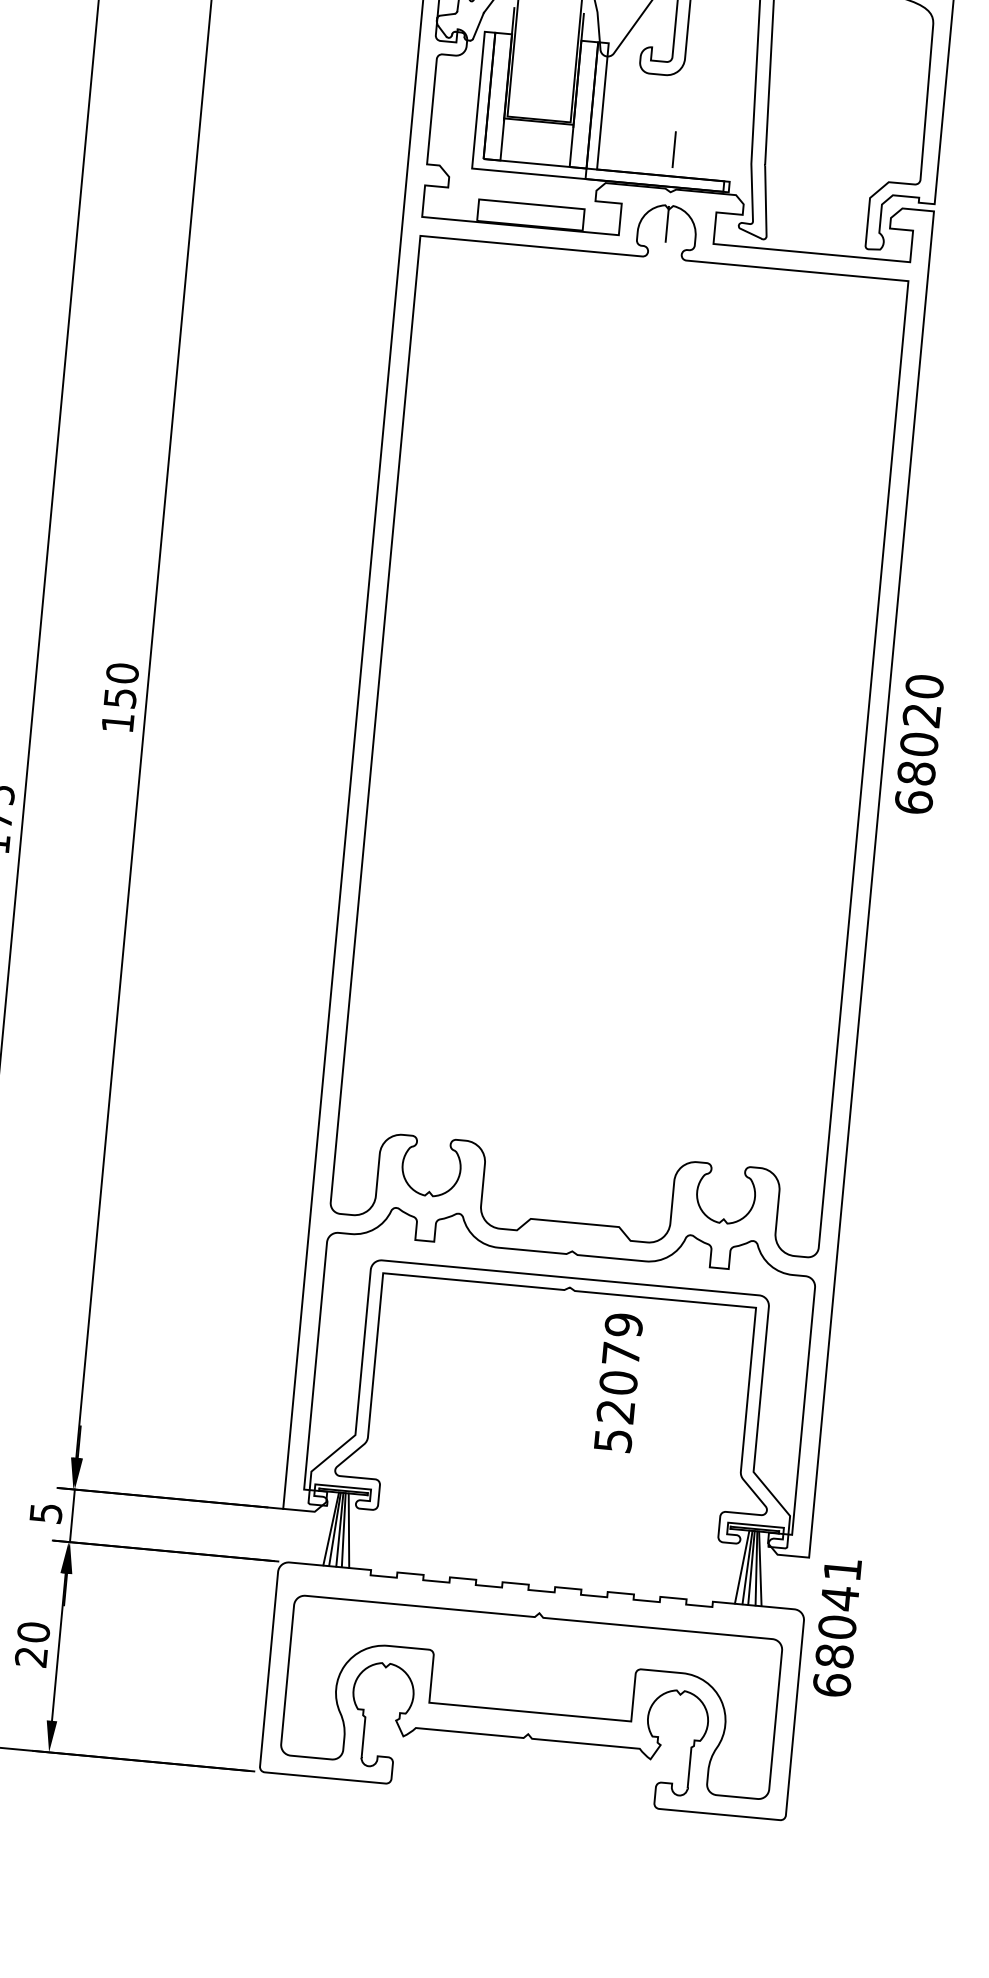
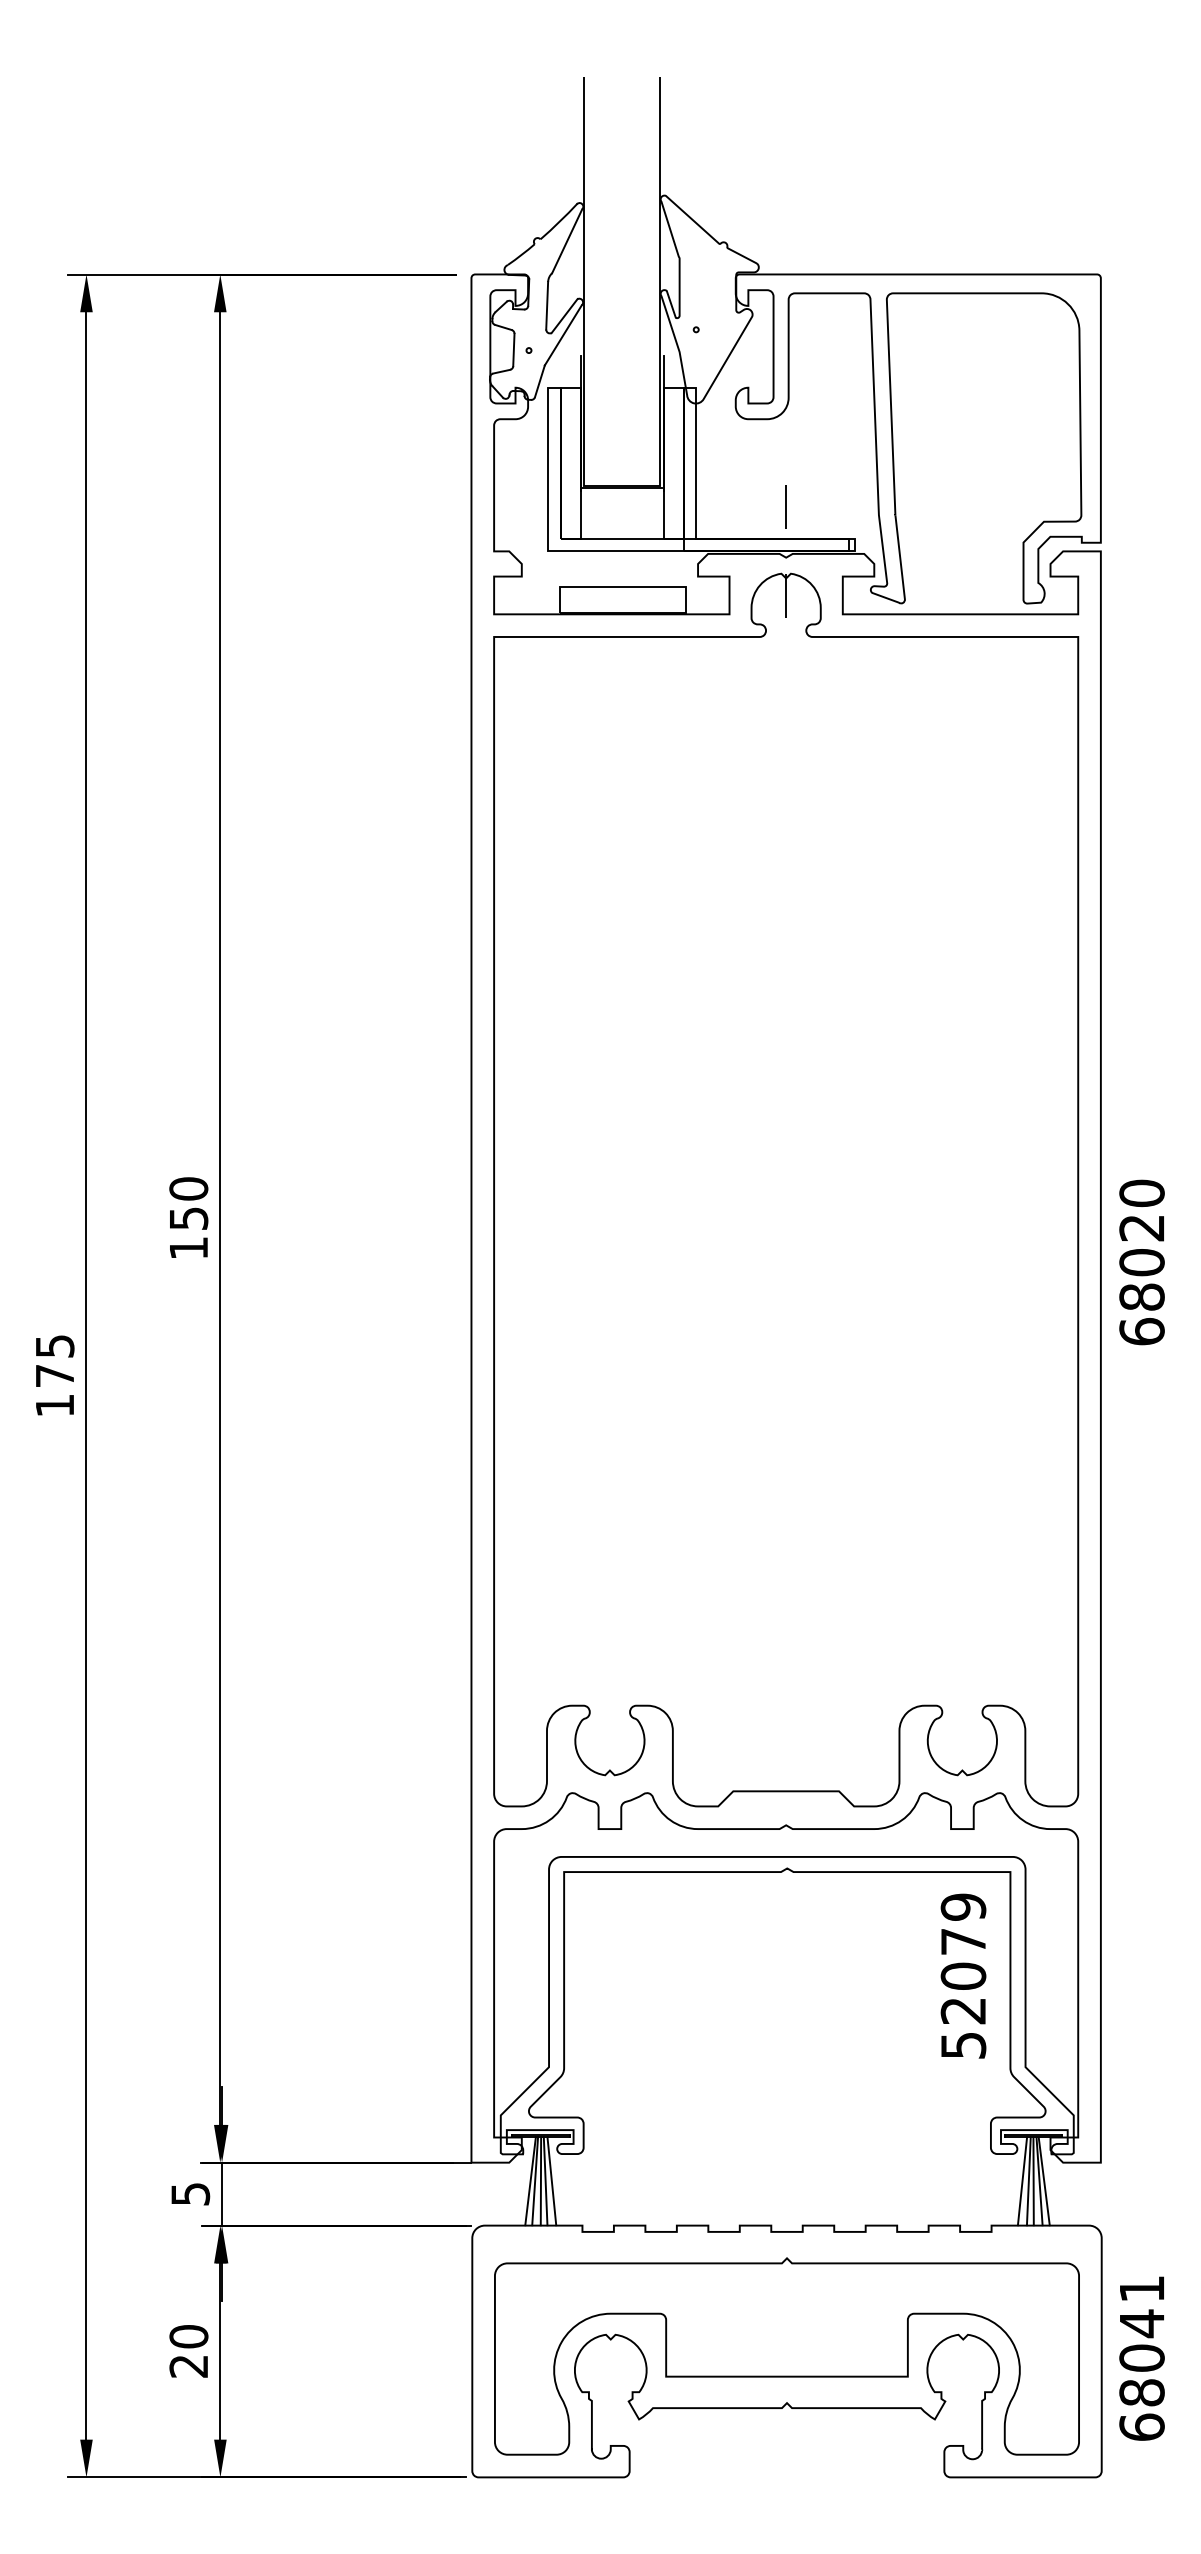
text: (918, 744) -> (1141, 1262), moved
text: (618, 1382) -> (963, 1975), moved
text: (836, 1627) -> (1141, 2358), moved

